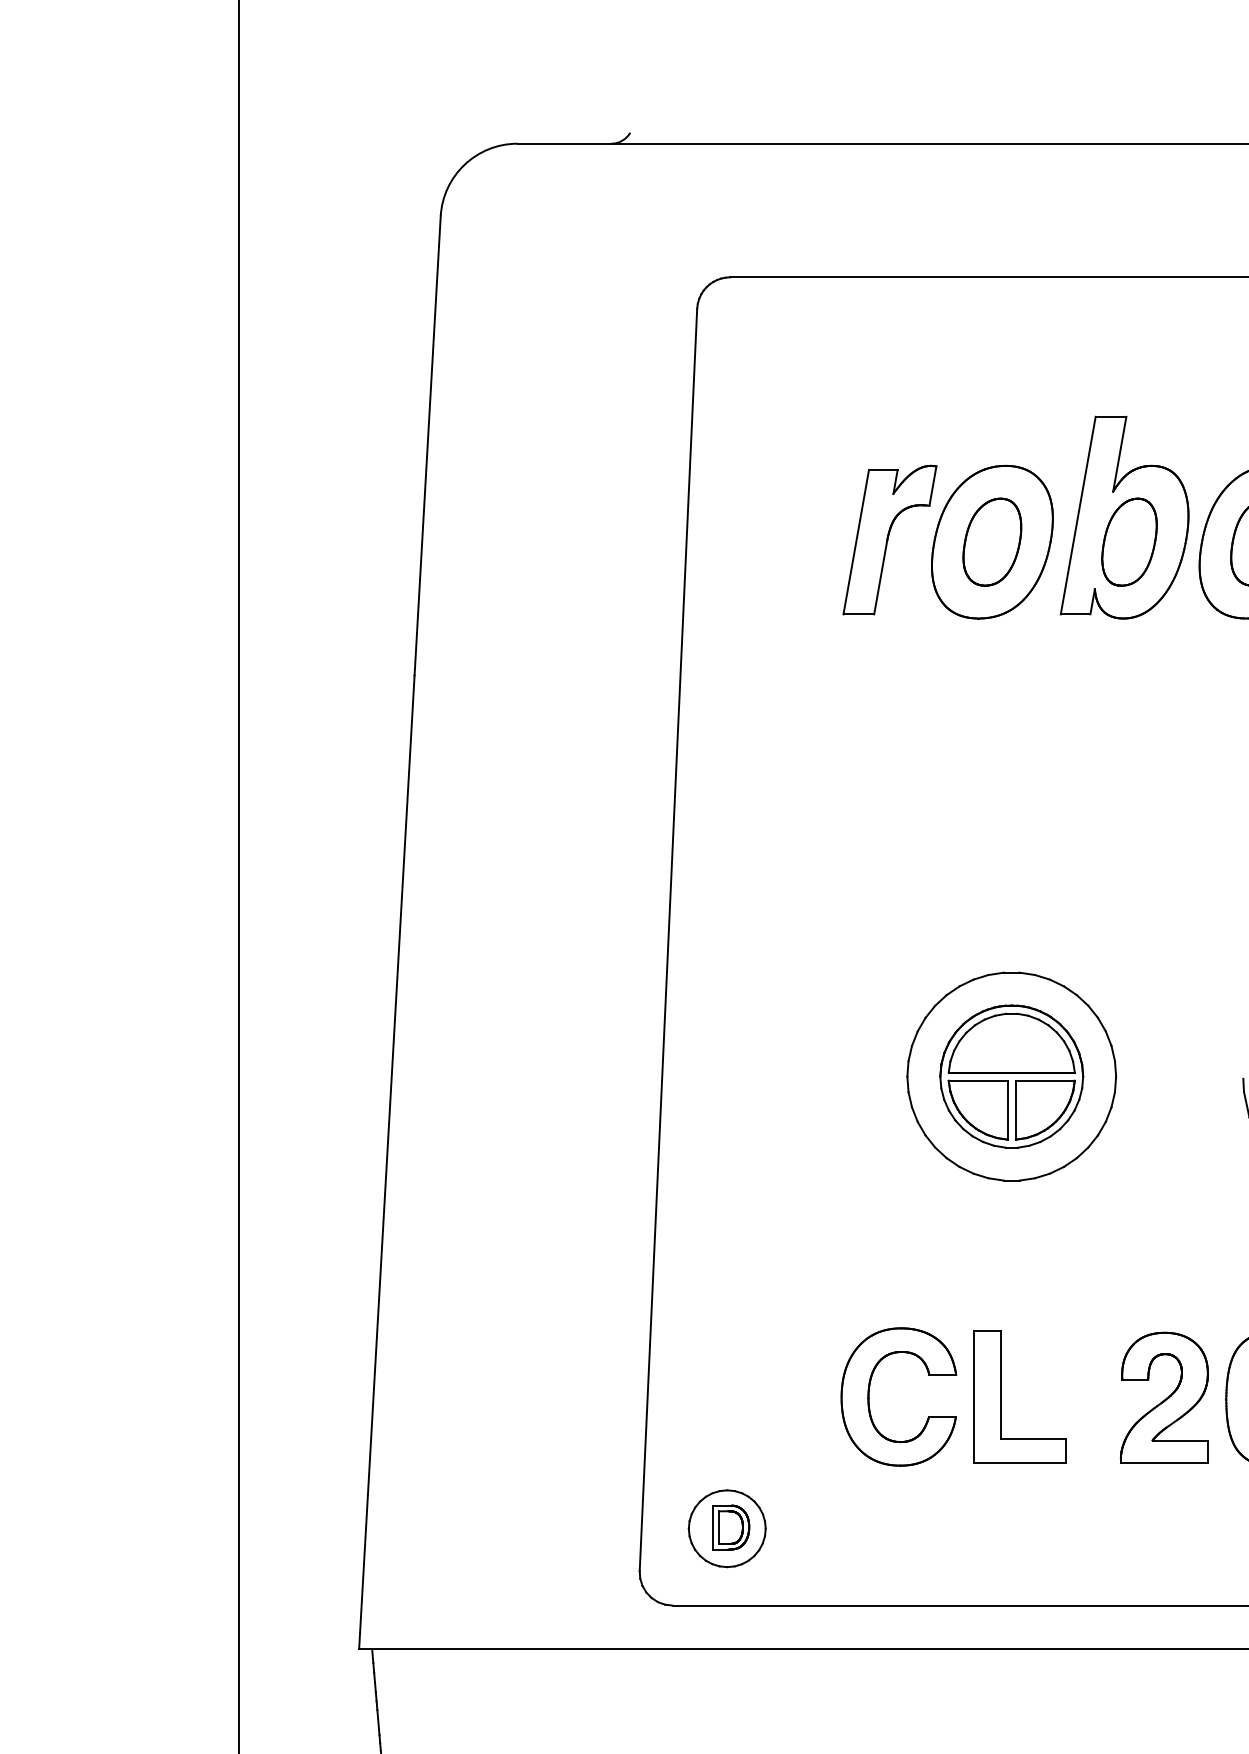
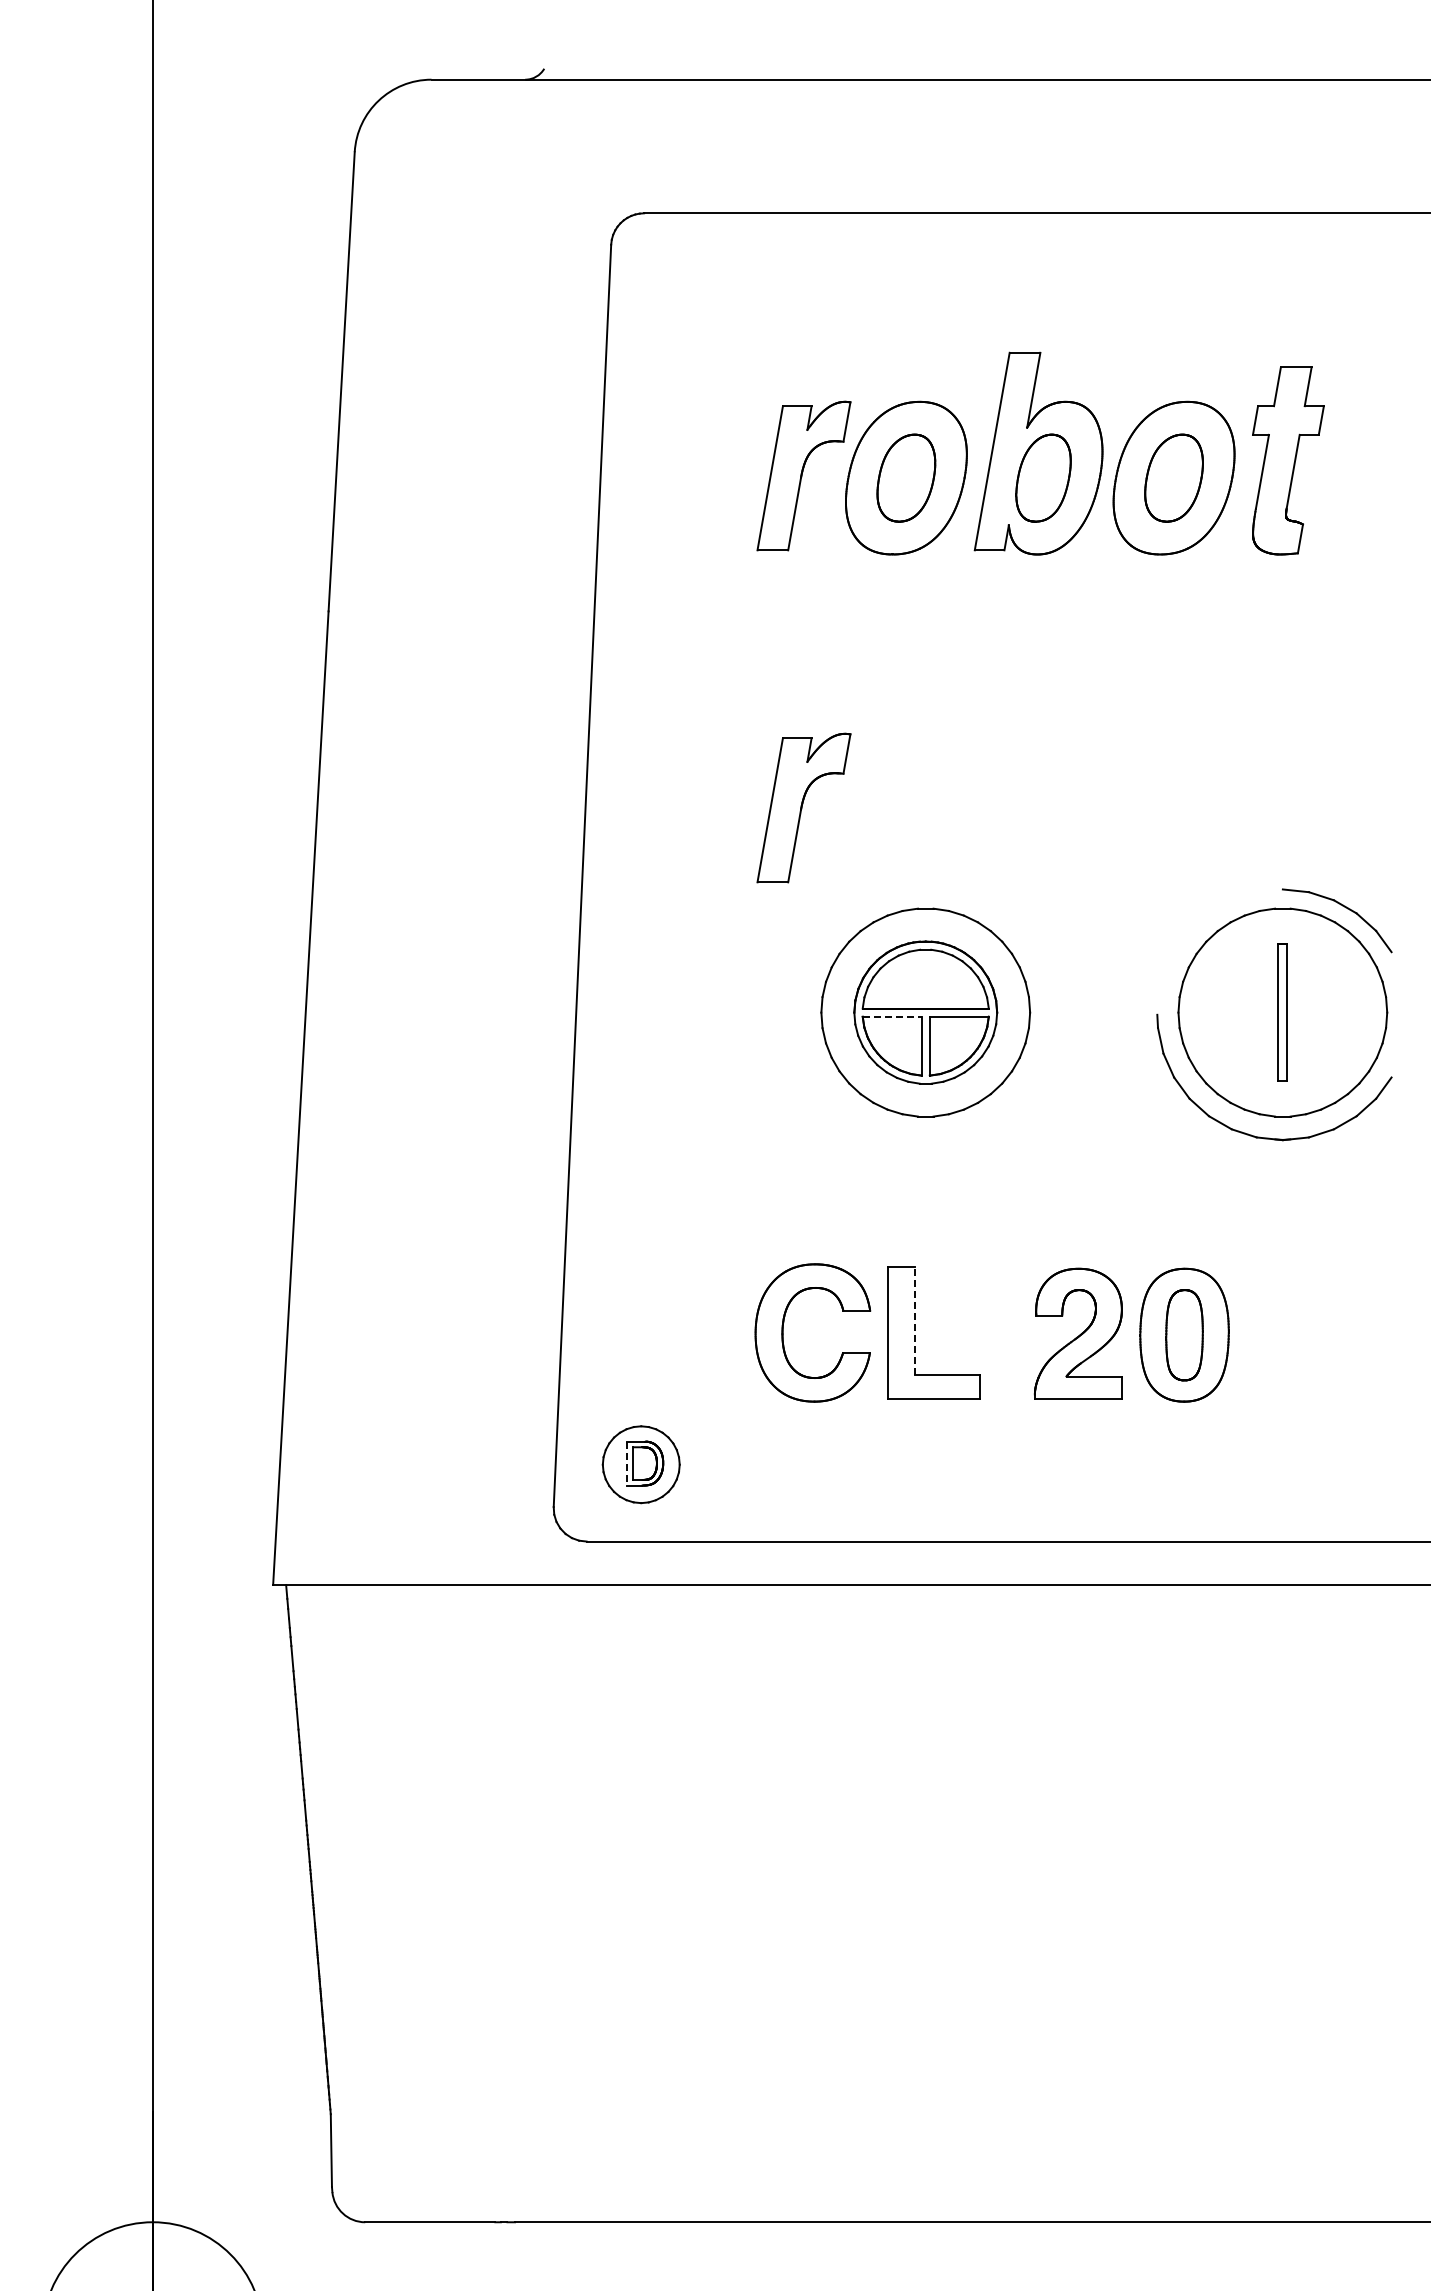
part: (889, 871) -> (803, 807), added
line: (978, 1080) -> (892, 1016), solid -> dashed
line: (1001, 1384) -> (915, 1320), solid -> dashed
line: (713, 1527) -> (627, 1463), solid -> dashed

